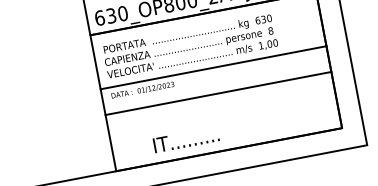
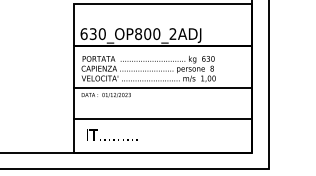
line: (218, 93) -> (163, 118), moved
text: (186, 138) -> (112, 134), moved

